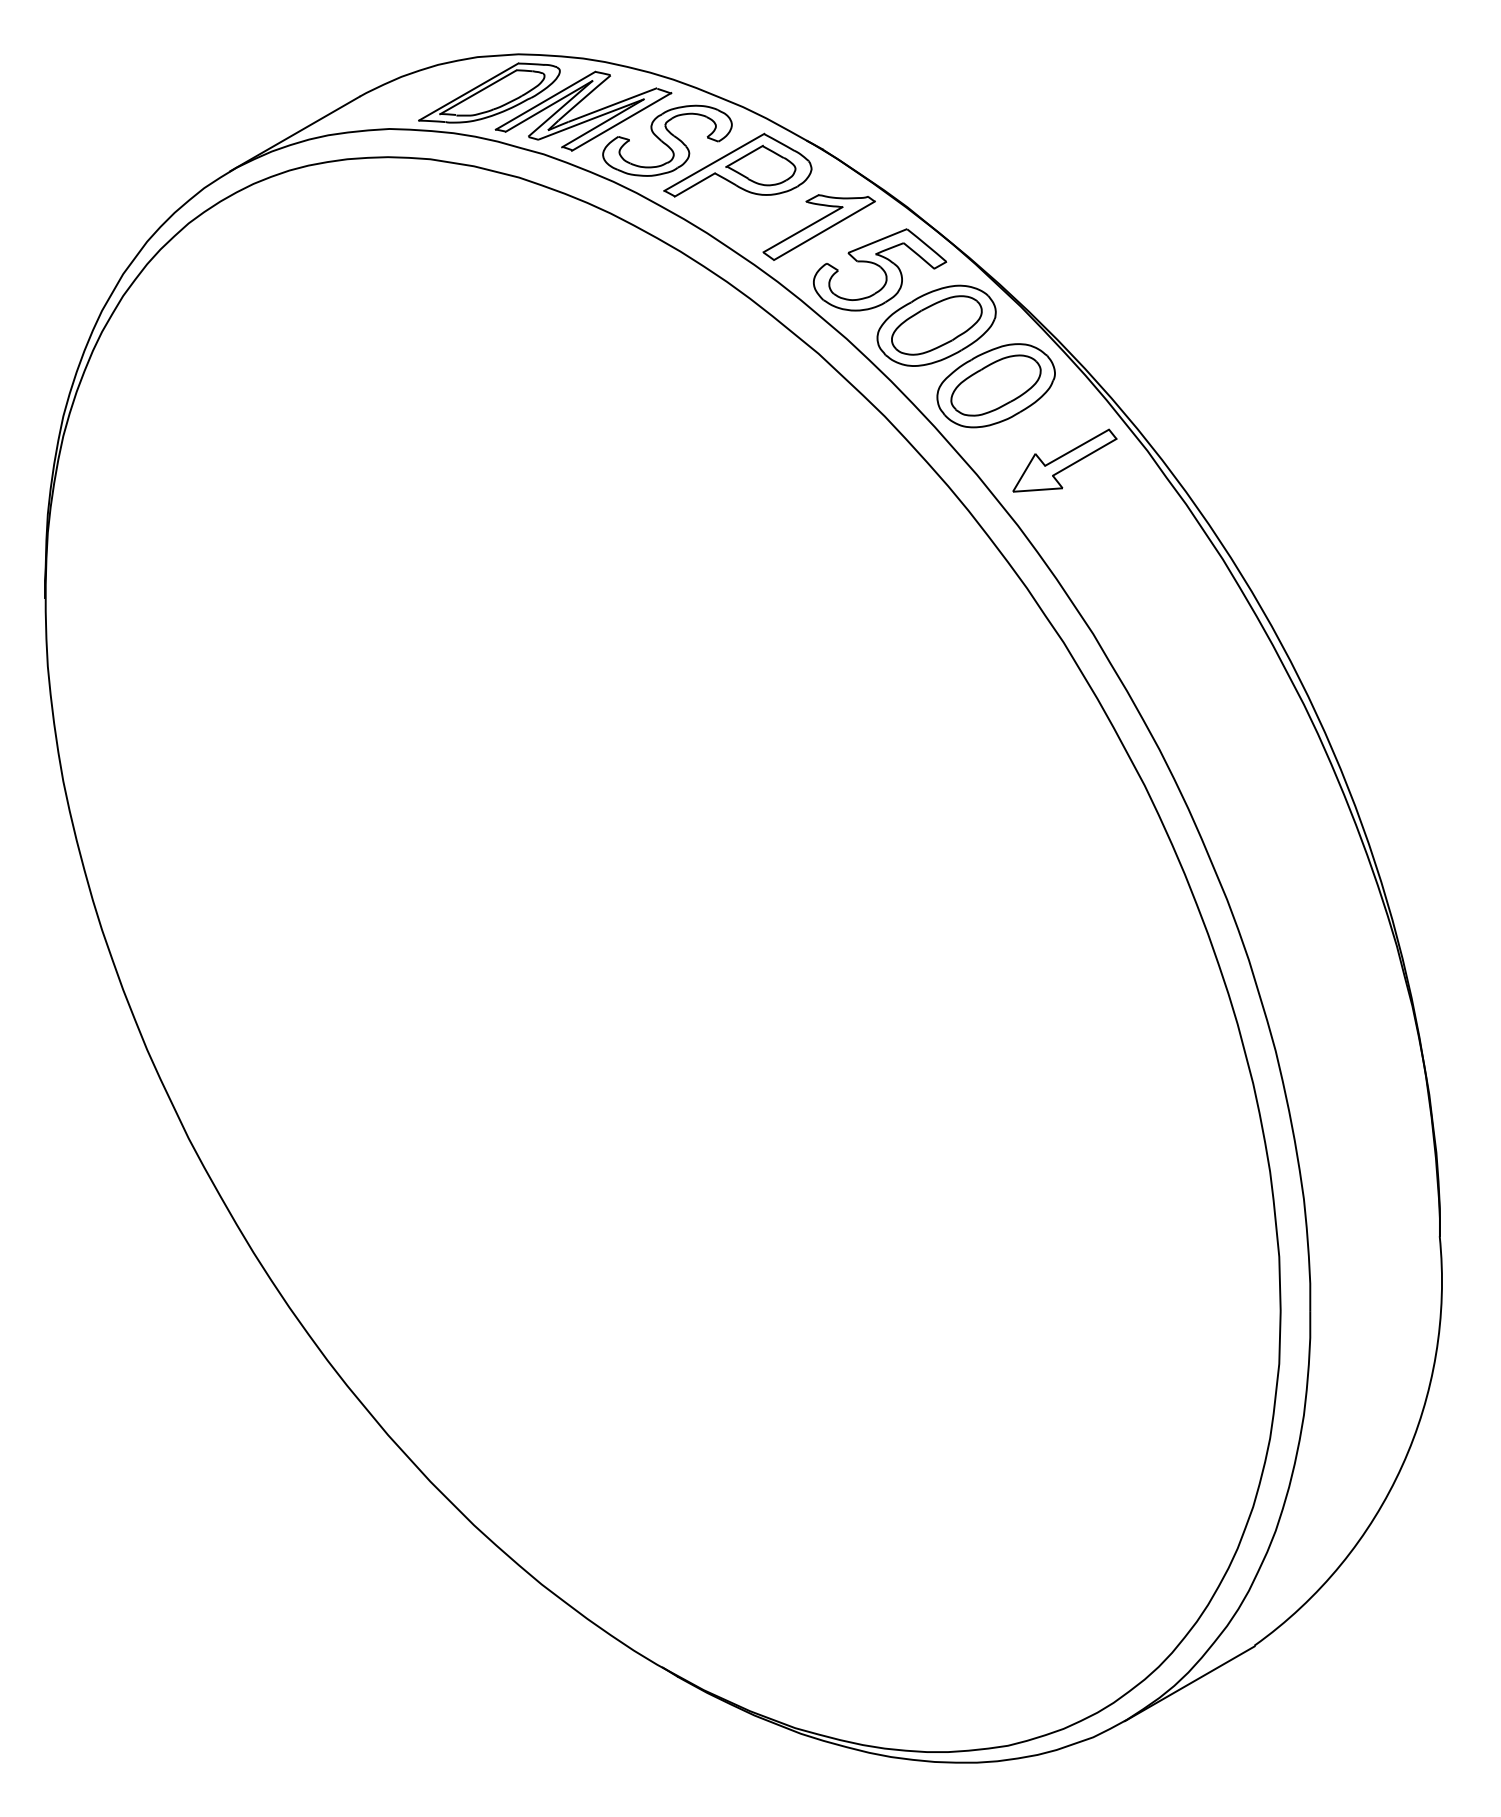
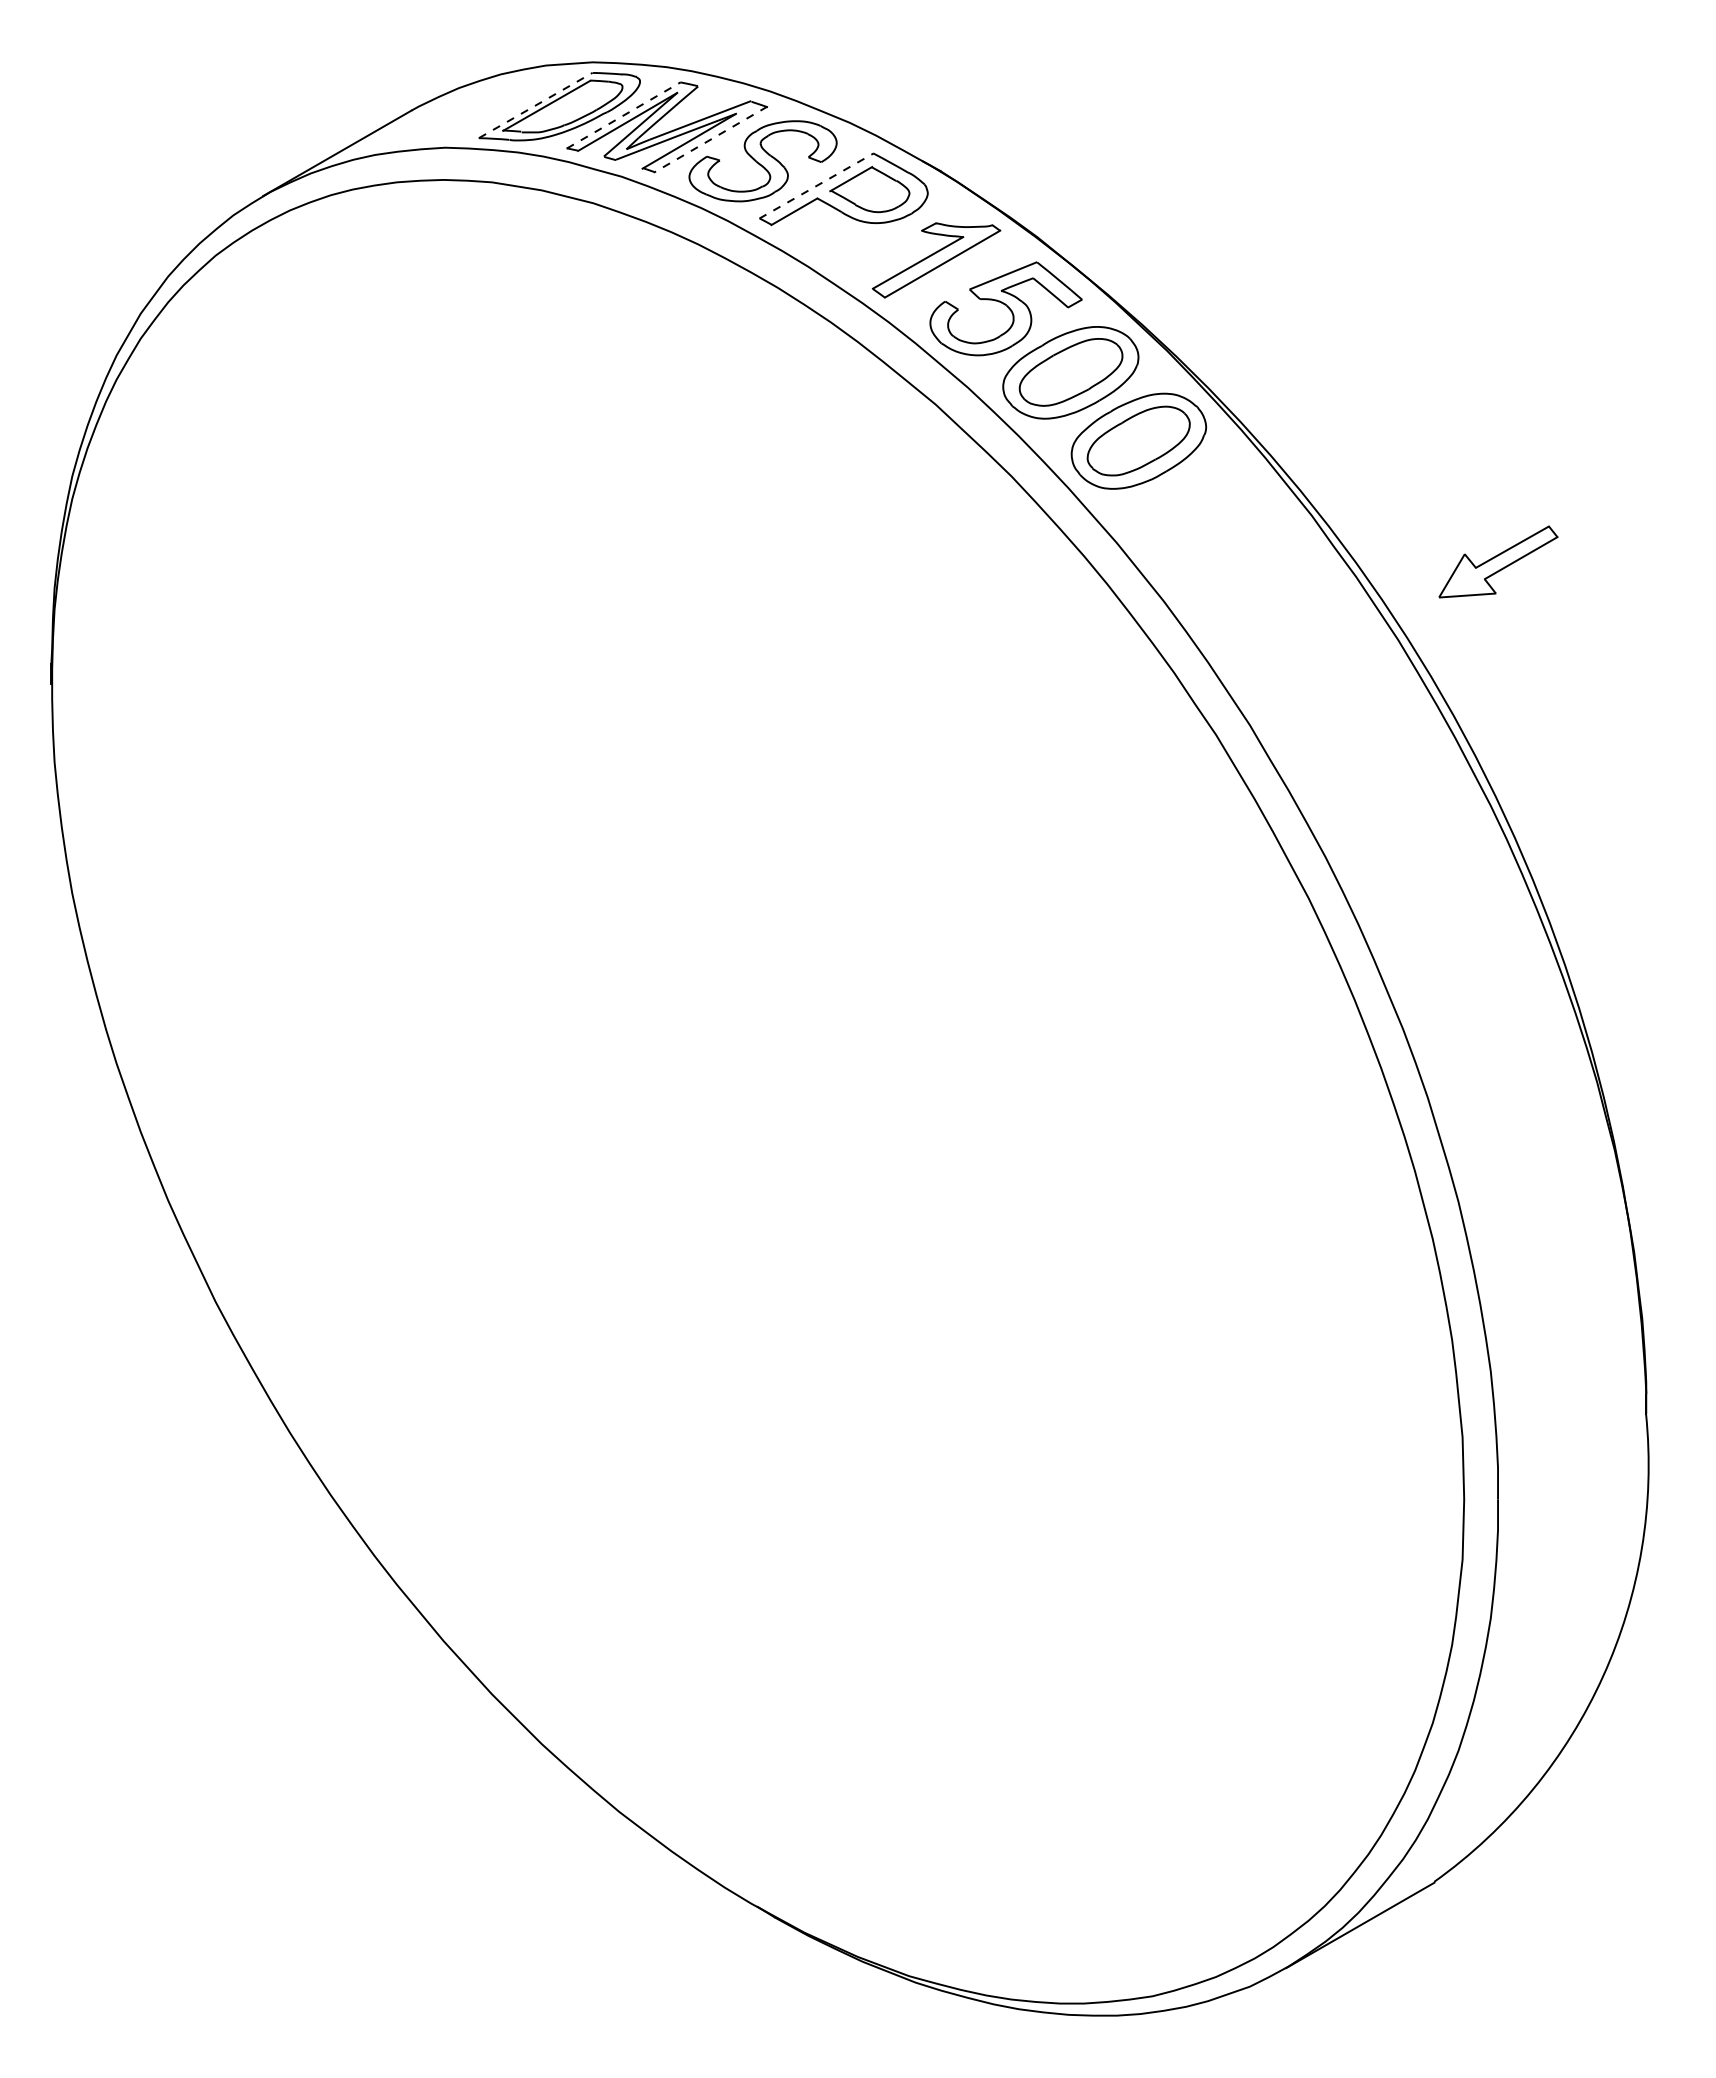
line: (469, 92) -> (536, 105), solid -> dashed
line: (545, 100) -> (623, 115), solid -> dashed
line: (621, 121) -> (710, 139), solid -> dashed
line: (714, 162) -> (816, 185), solid -> dashed
part: (1064, 460) -> (1498, 561), moved

